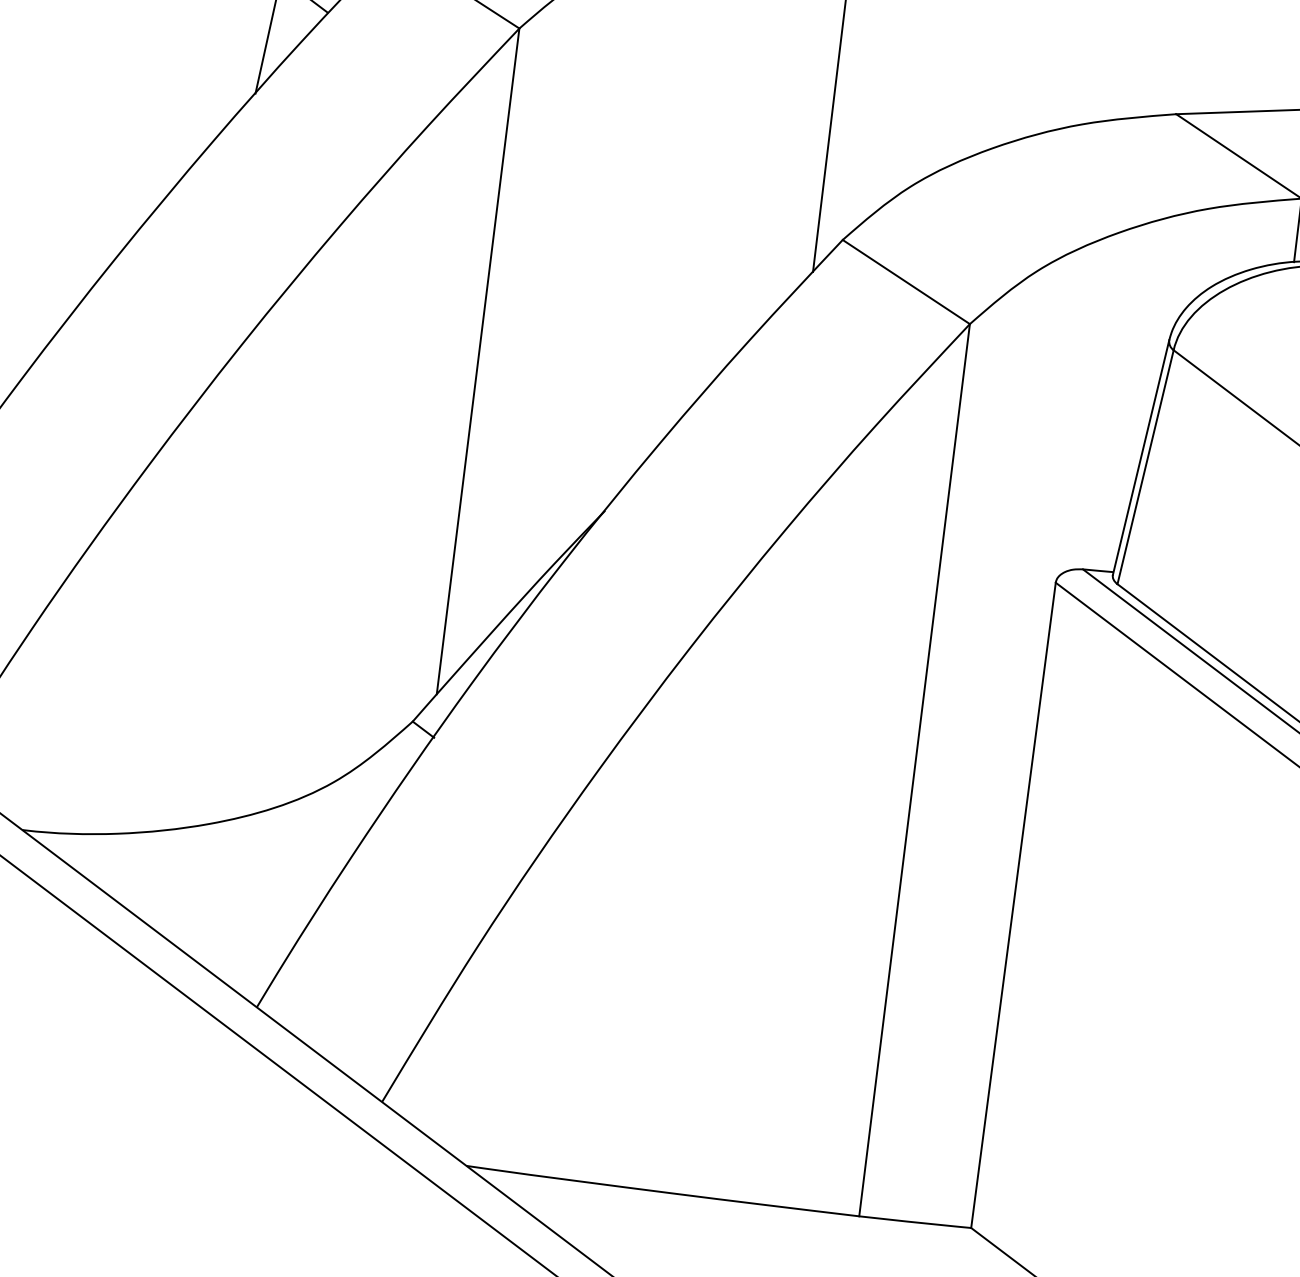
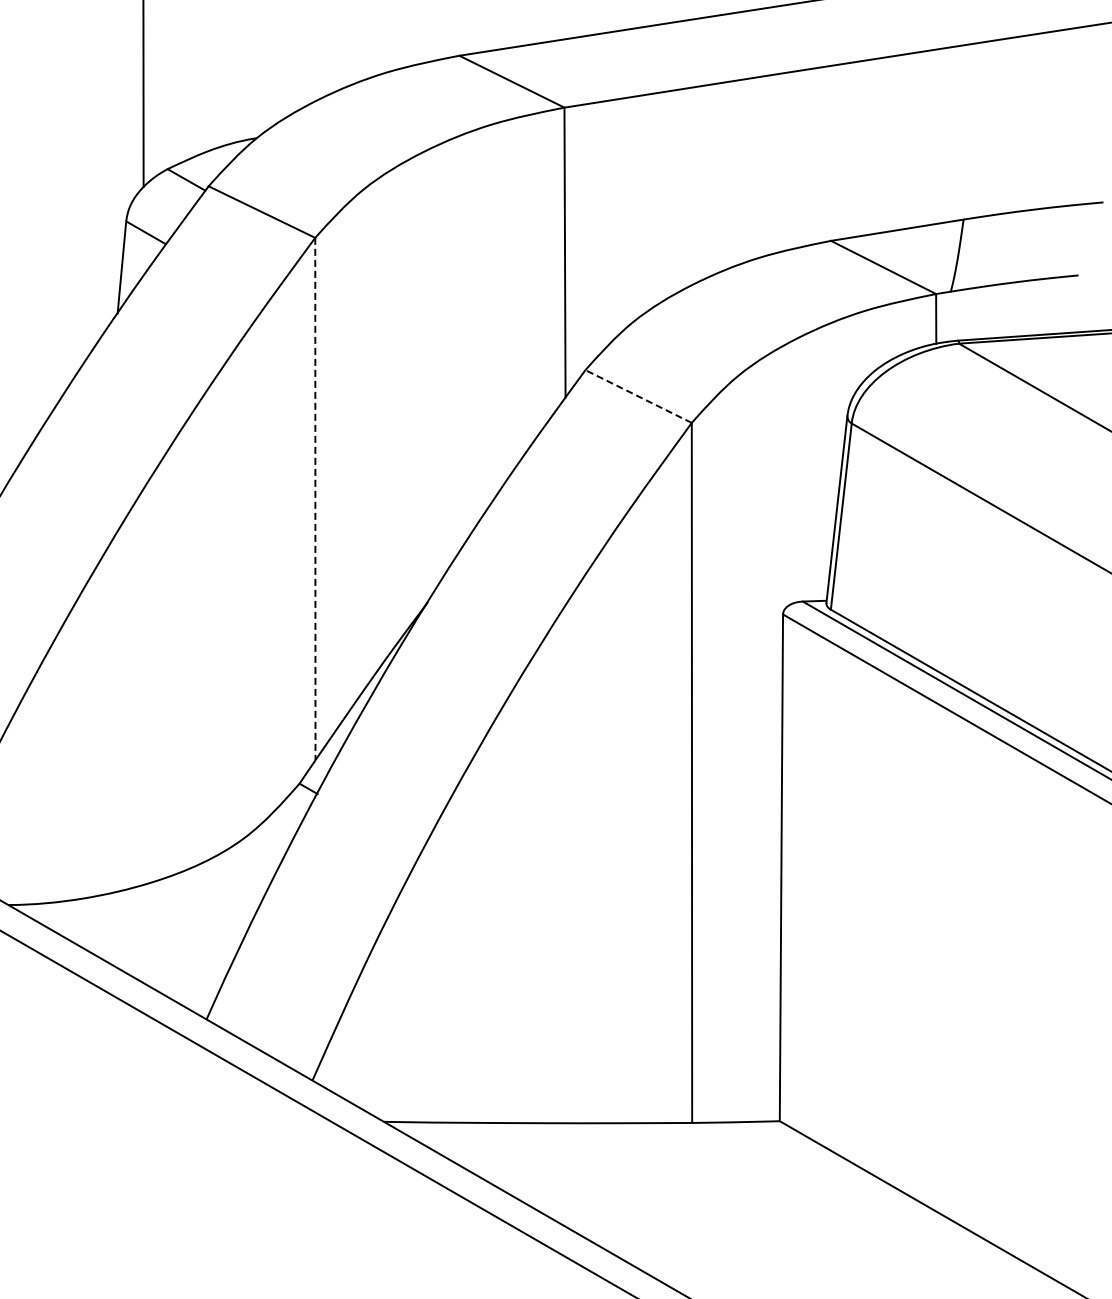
line: (906, 281) -> (638, 396), solid -> dashed
line: (478, 361) -> (315, 499), solid -> dashed

